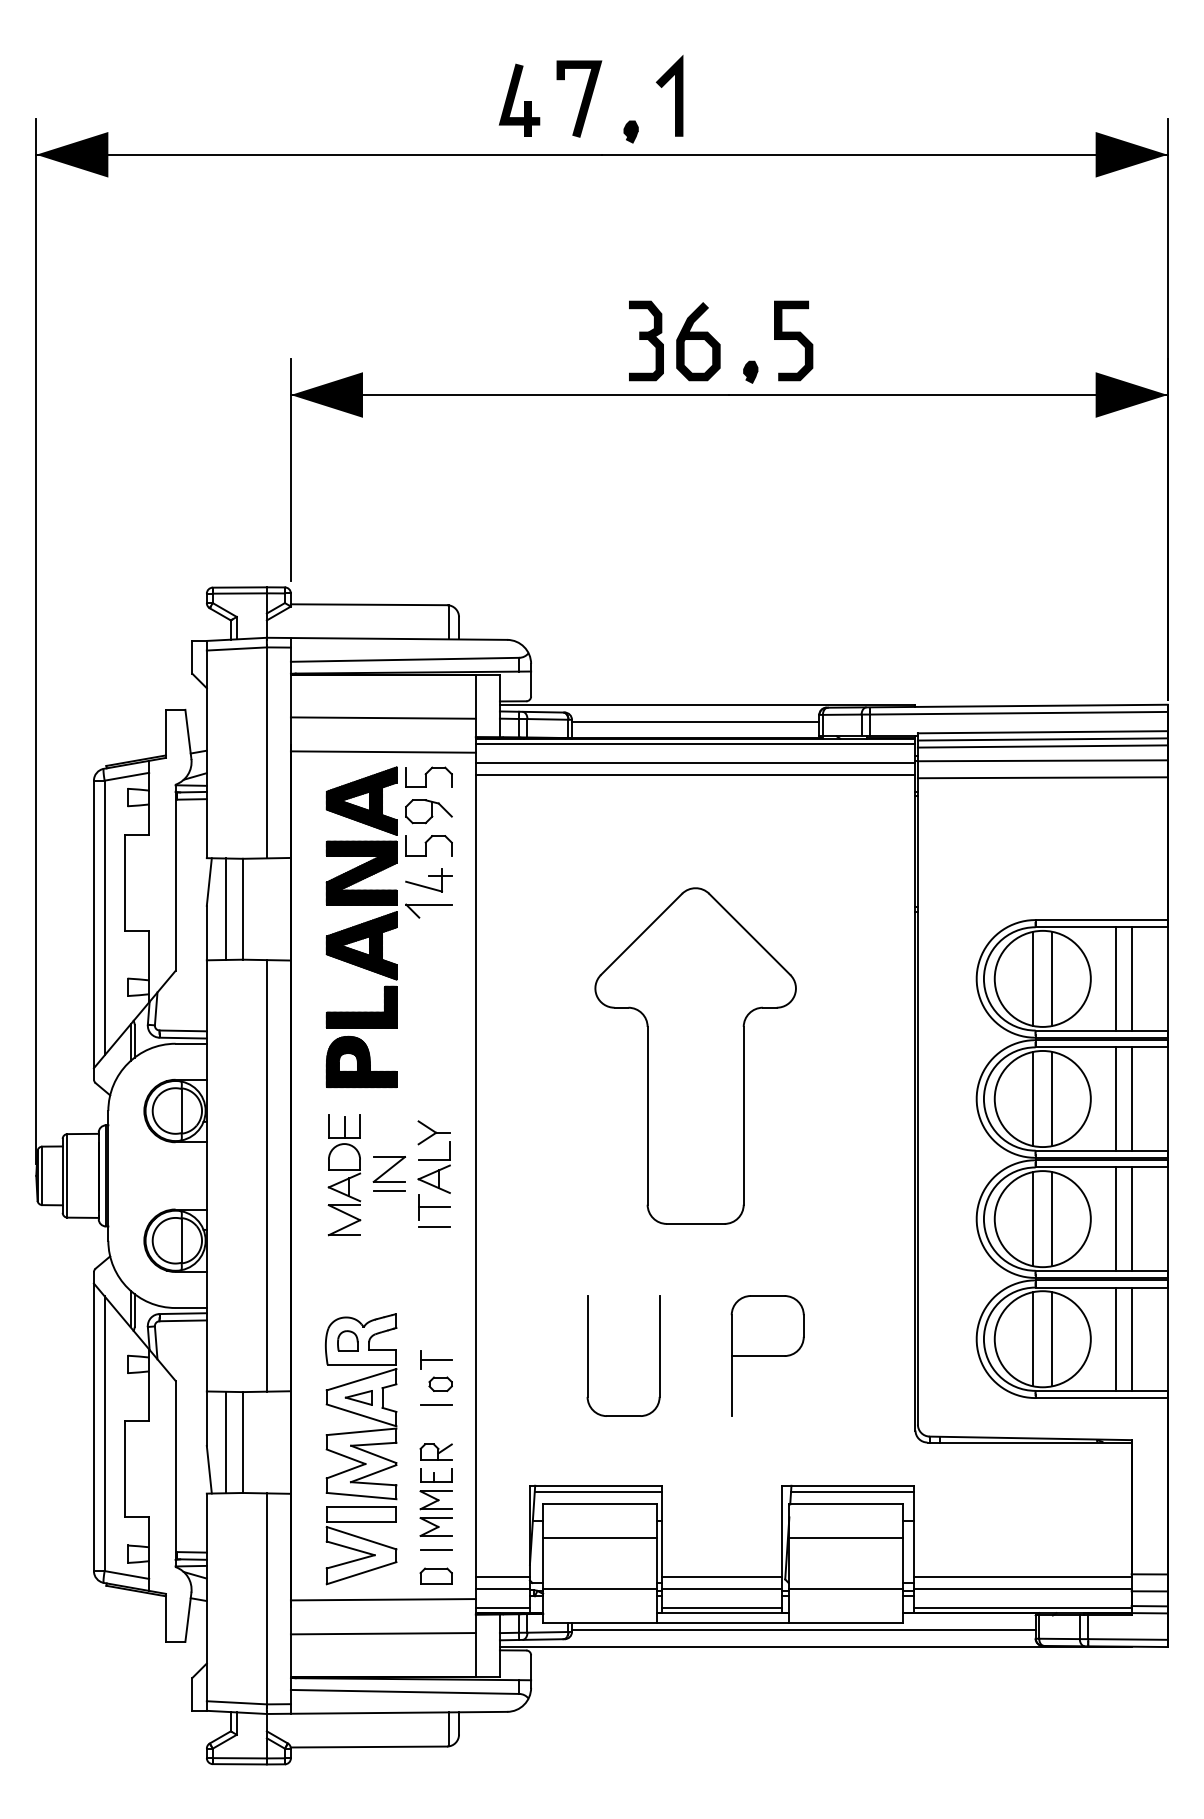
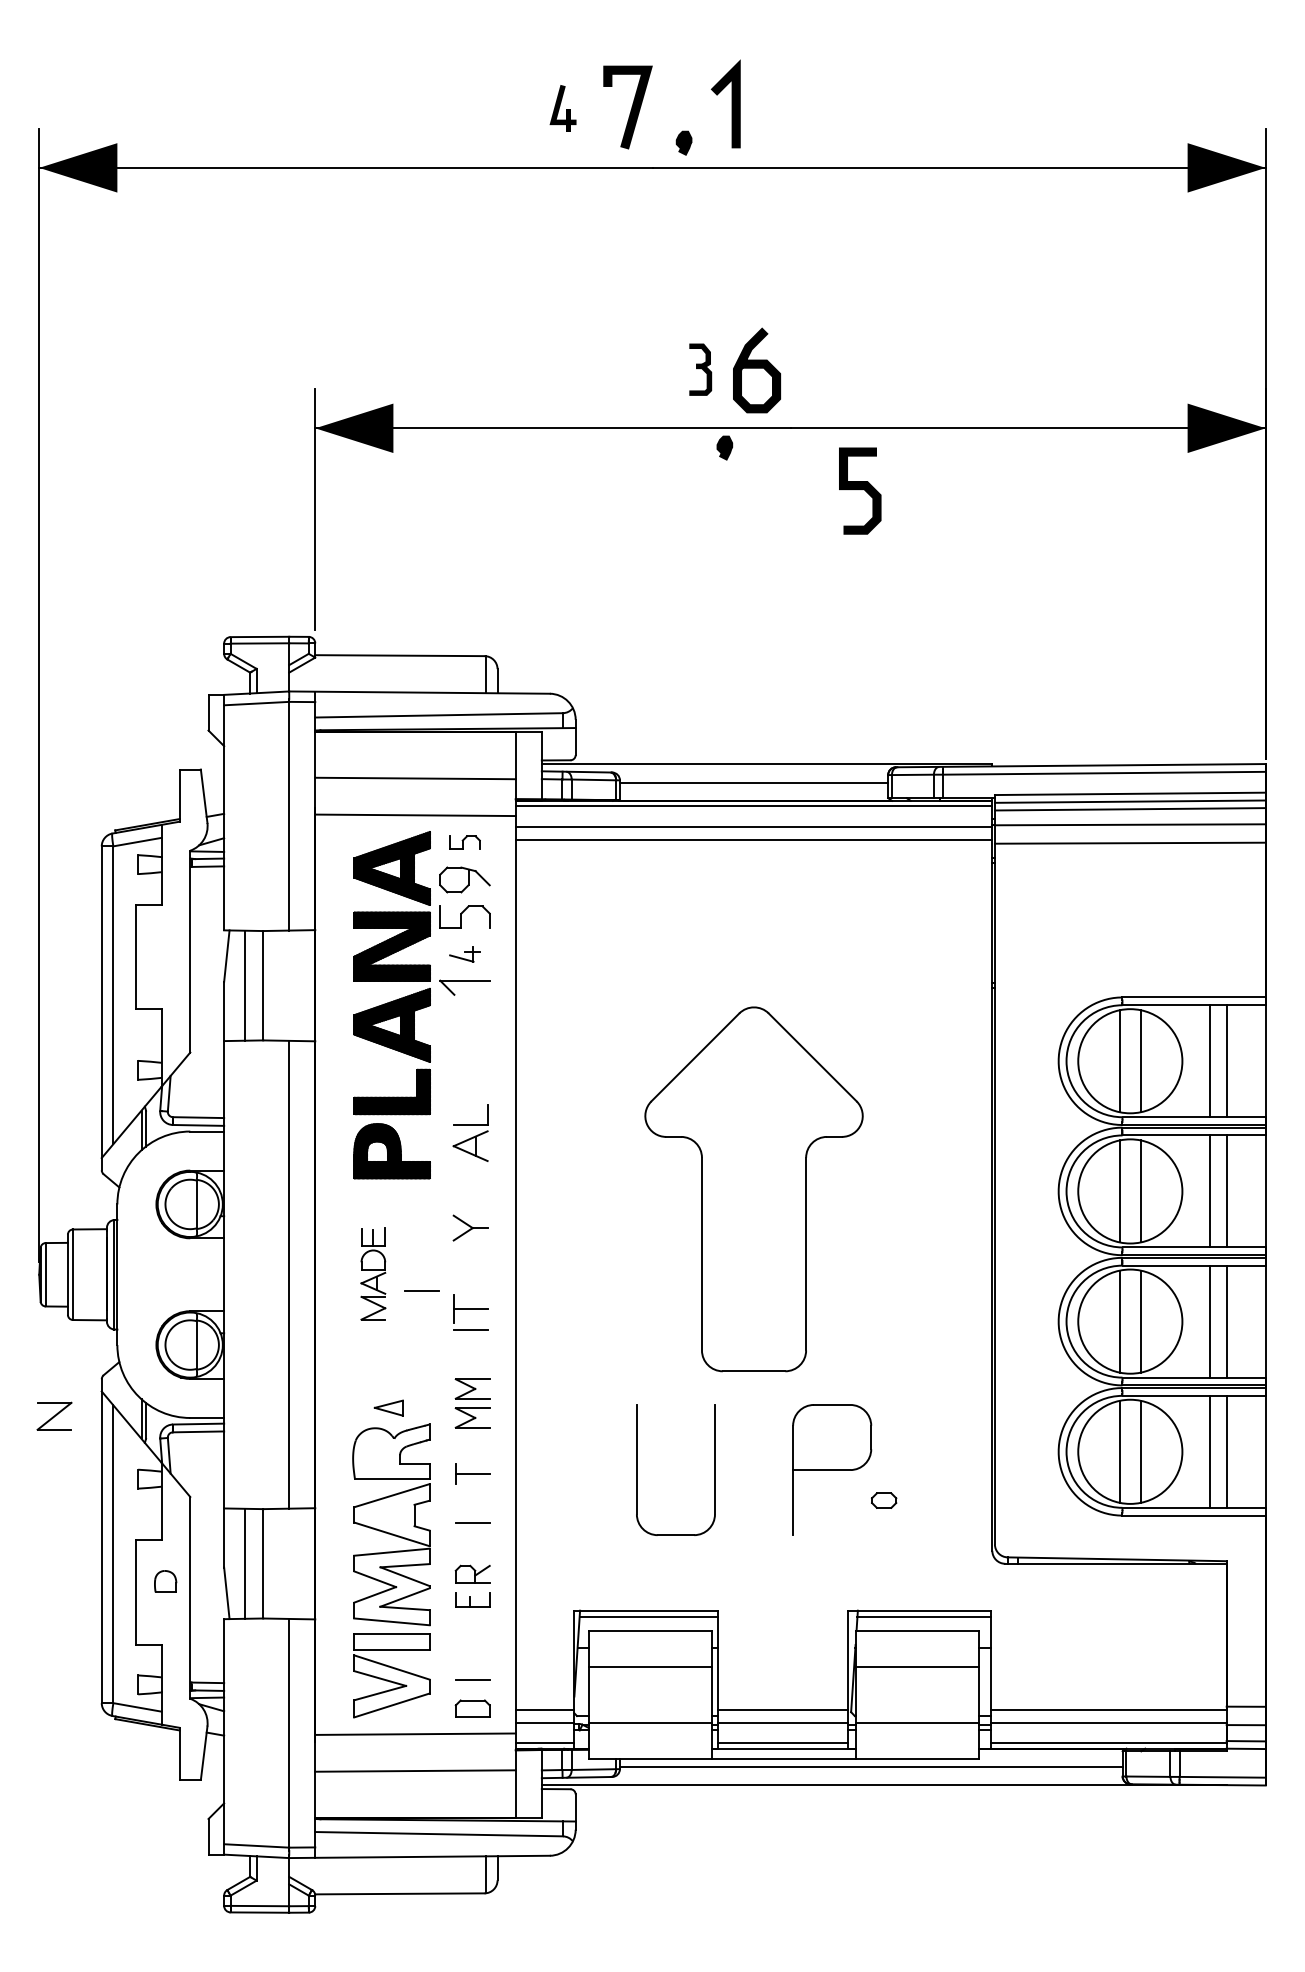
part: (519, 99) -> (563, 107), size x0.6
curve: (793, 339) -> (860, 489), moved
part: (646, 340) -> (700, 369), size x0.6
part: (750, 371) -> (724, 447), moved
part: (428, 776) -> (464, 841), size x0.6
part: (428, 880) -> (464, 954), size x0.6
part: (695, 1055) -> (753, 1188), moved
part: (433, 1167) -> (469, 1133), moved
part: (388, 1169) -> (53, 1416), moved
part: (344, 1175) -> (373, 1274), size x0.7
part: (347, 1340) -> (165, 1581), moved
part: (440, 1383) -> (883, 1499), moved
part: (358, 1397) -> (388, 1407), moved
part: (435, 1513) -> (472, 1403), moved

